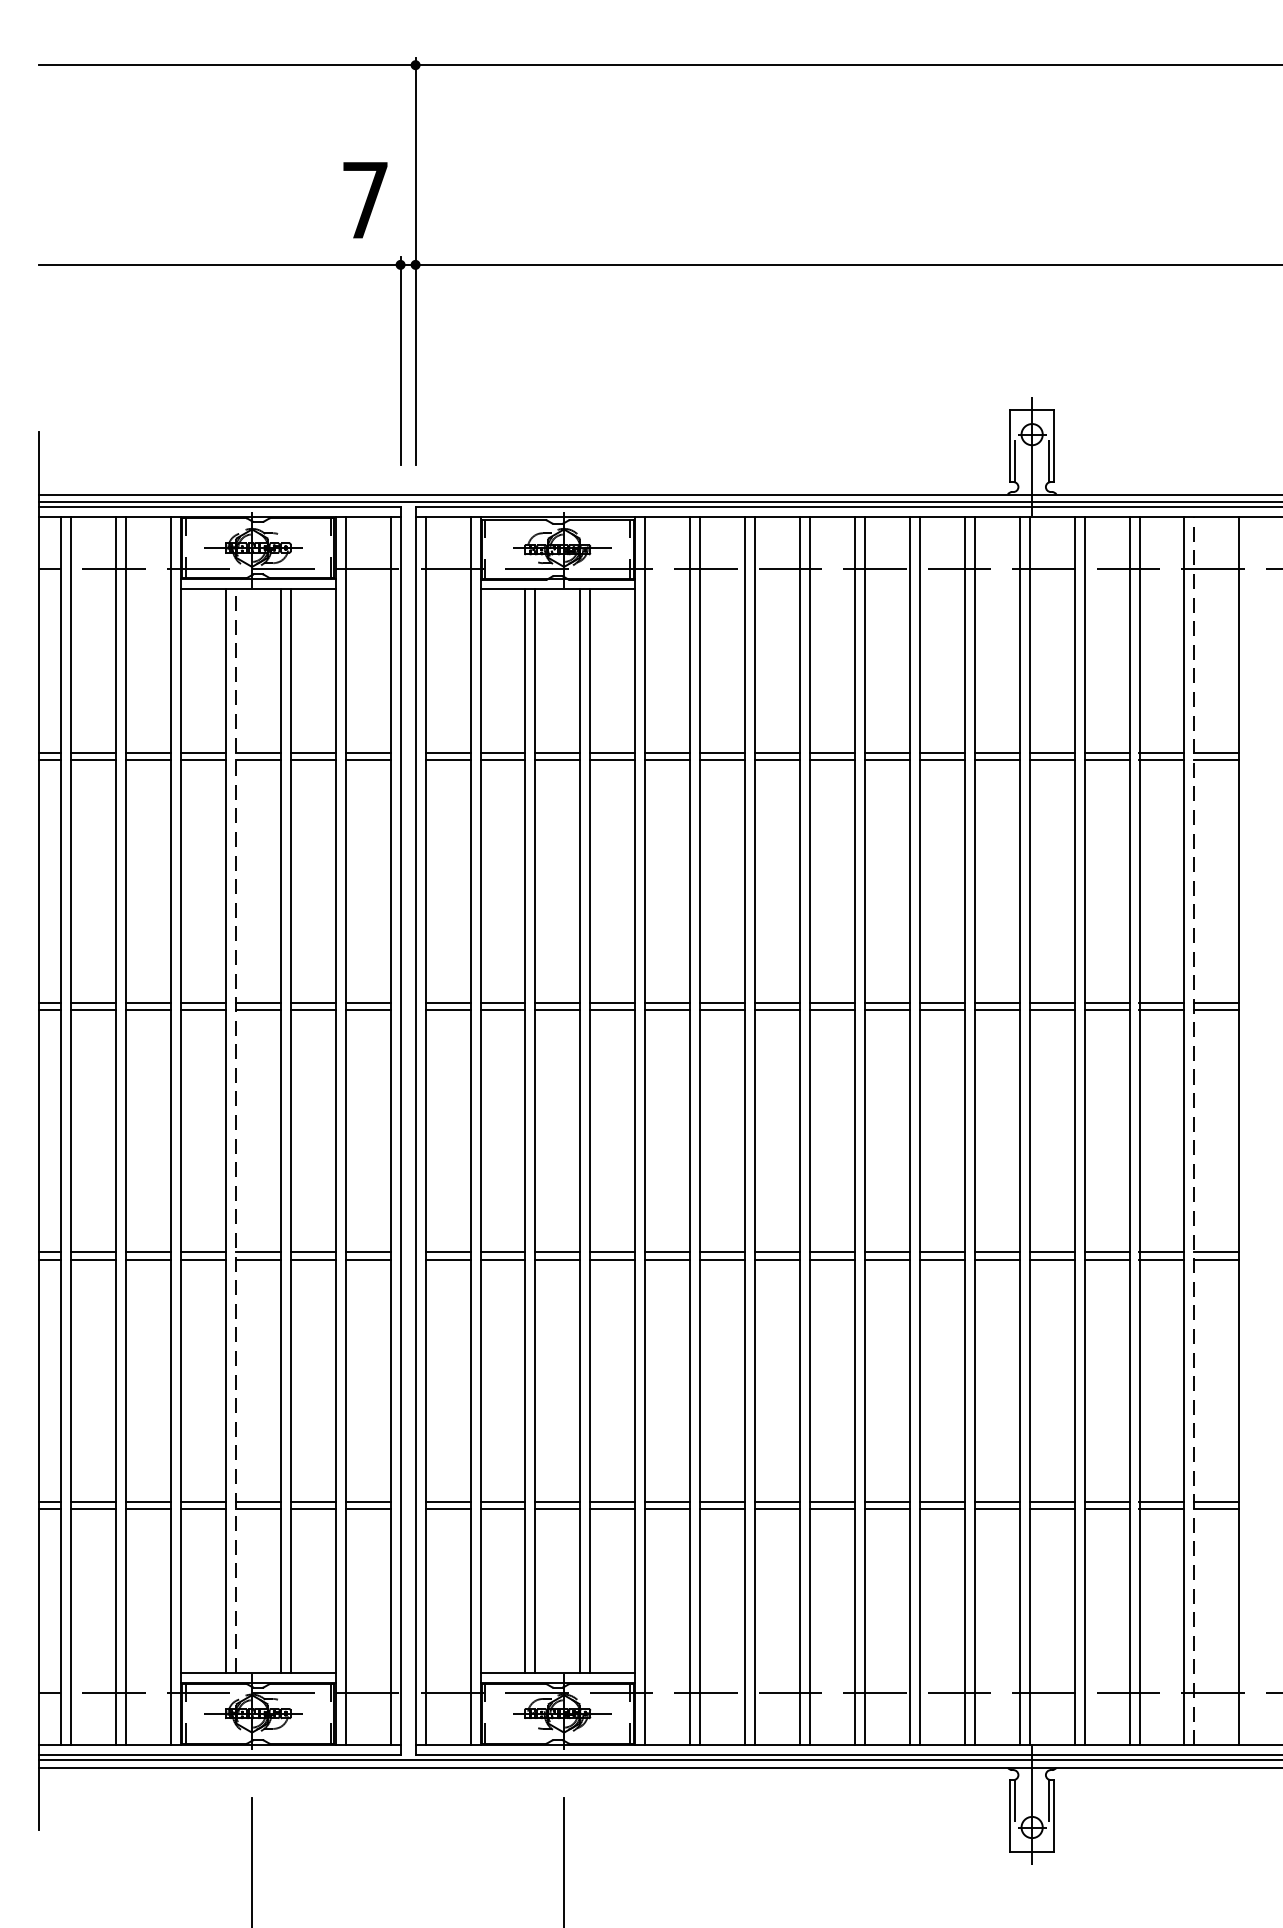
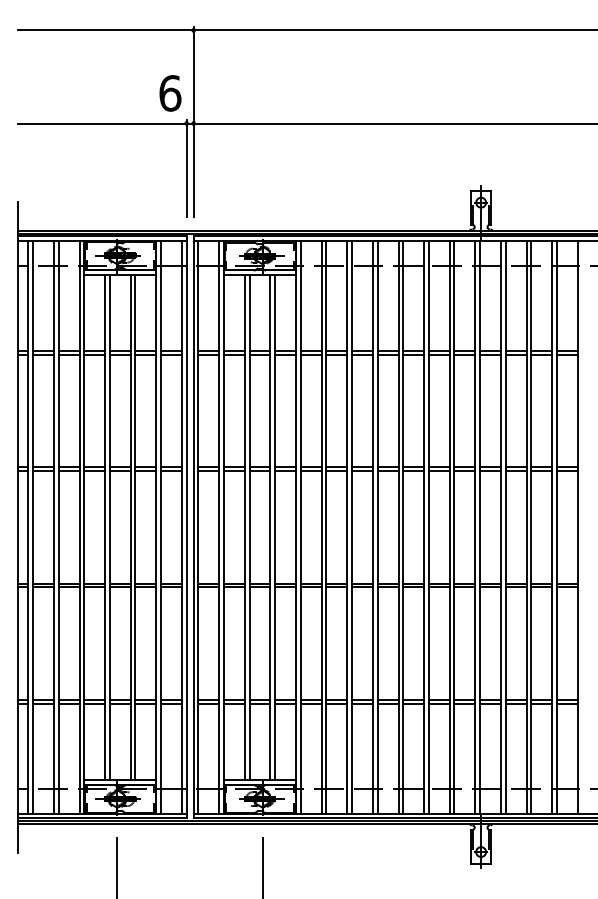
text: (365, 200) -> (170, 93), 7 -> 6
line: (1193, 1129) -> (556, 526), dashed -> solid
line: (235, 1131) -> (109, 527), dashed -> solid

